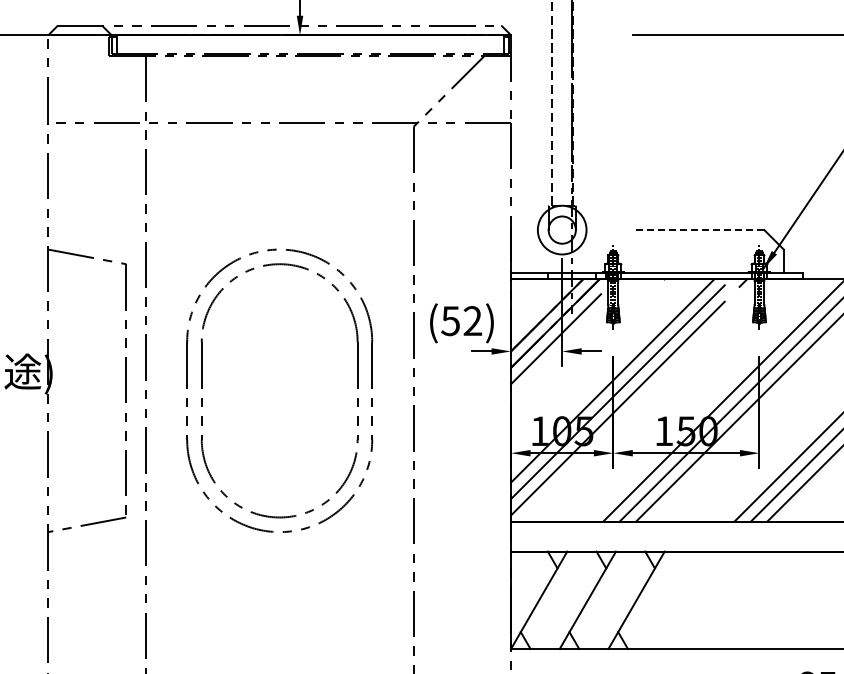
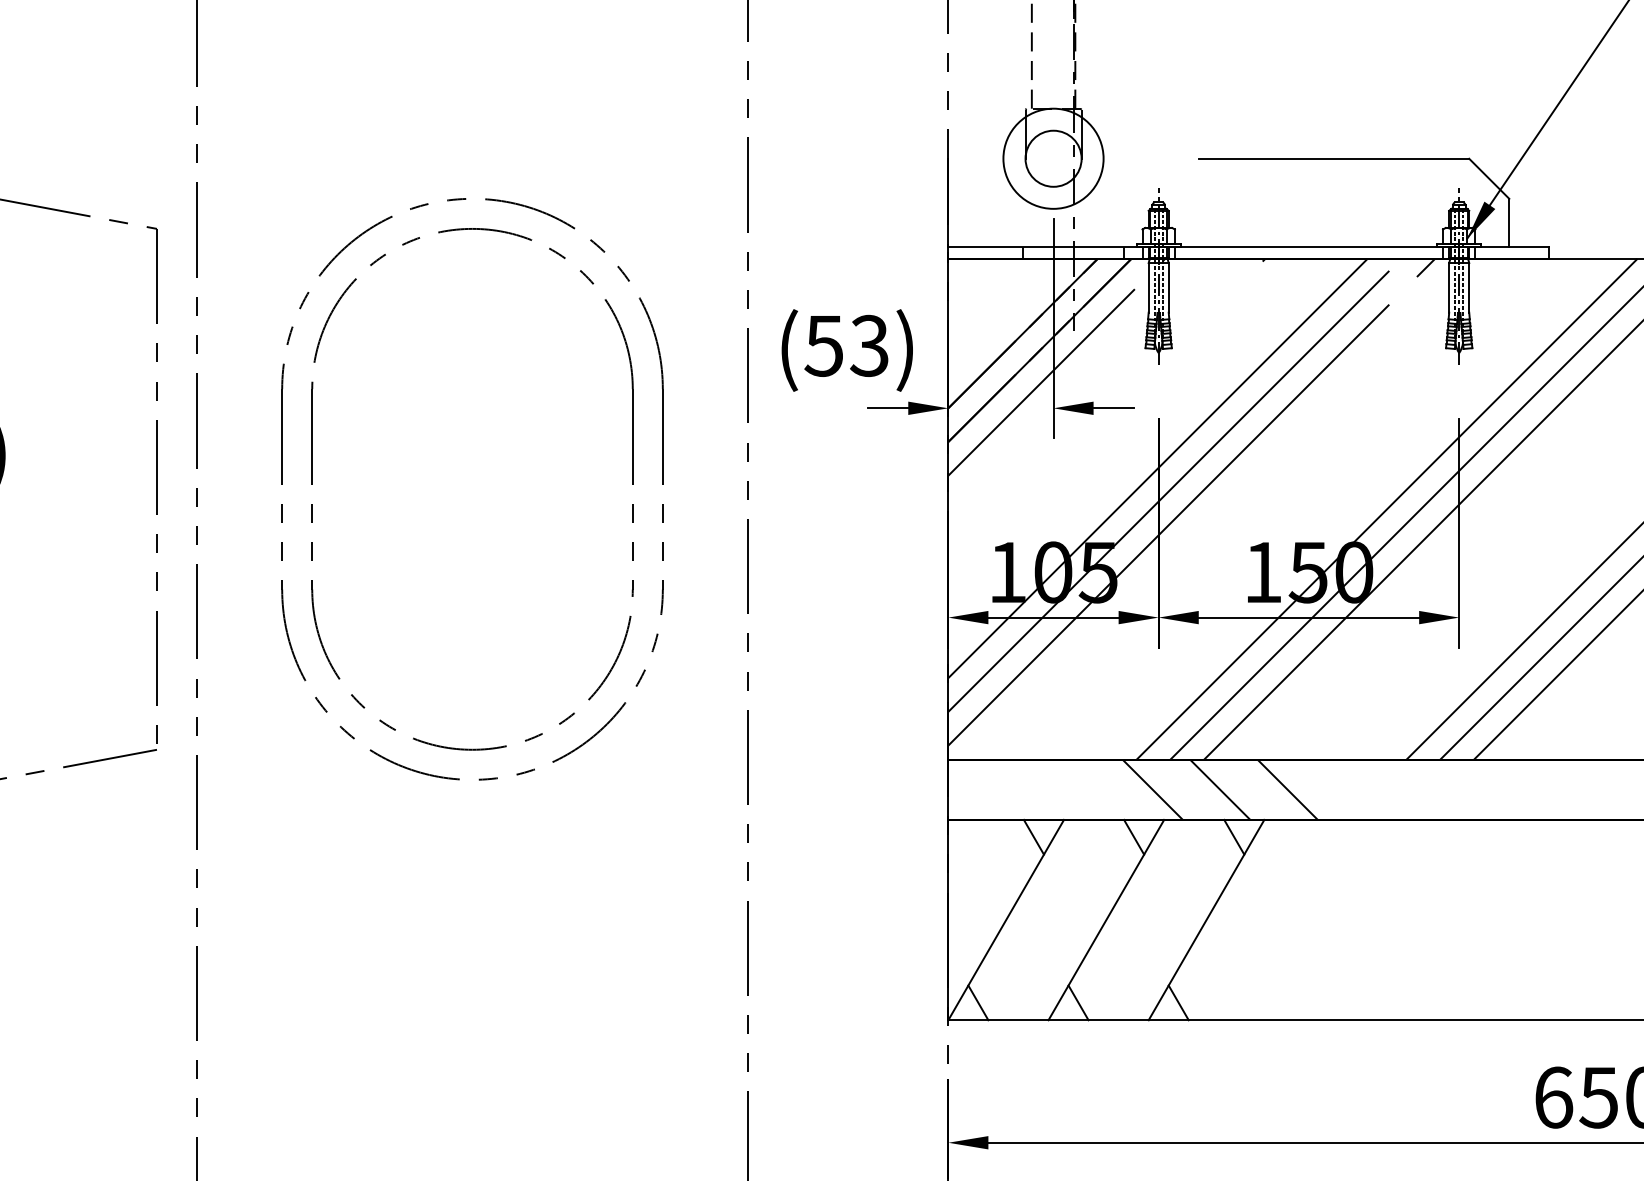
line: (698, 230) -> (1333, 159), dashed -> solid
text: (472, 321) -> (869, 346), (52) -> (53)
hatch: (642, 536) -> (1218, 788), added

